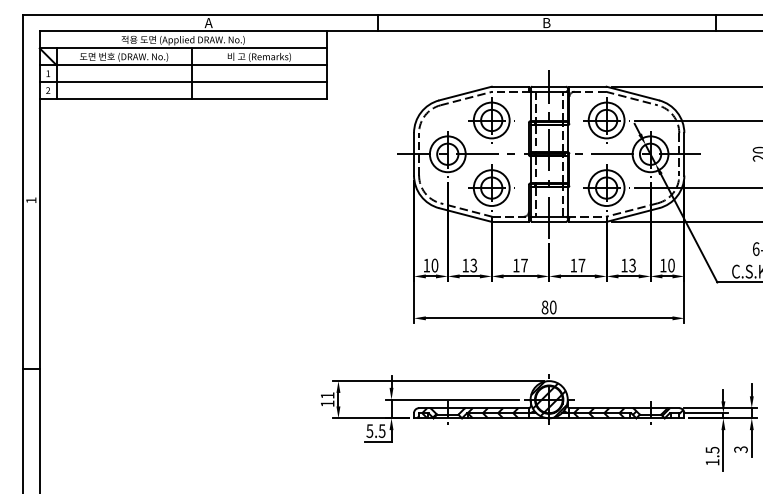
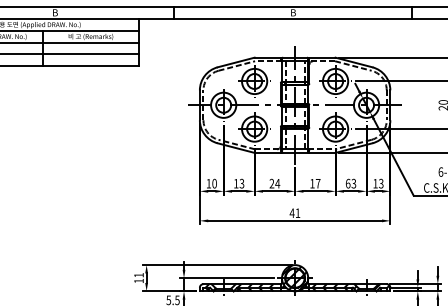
text: (208, 23) -> (55, 13), A -> B
text: (520, 265) -> (274, 183), 17 -> 24
text: (624, 265) -> (348, 183), 13 -> 63
text: (671, 265) -> (381, 183), 10 -> 13
text: (548, 307) -> (294, 213), 80 -> 41

